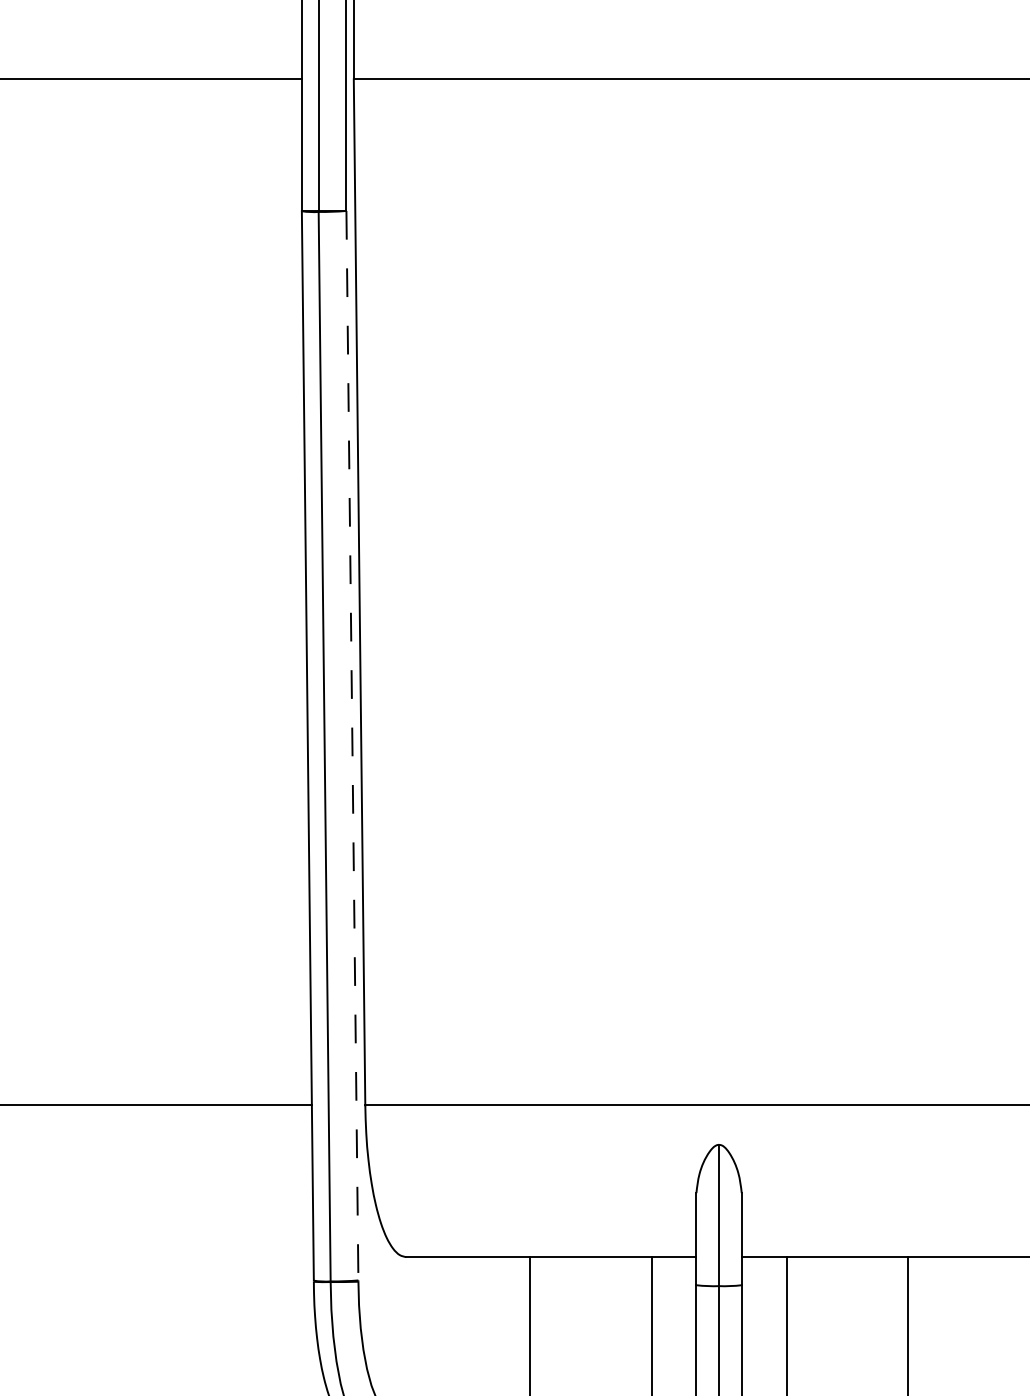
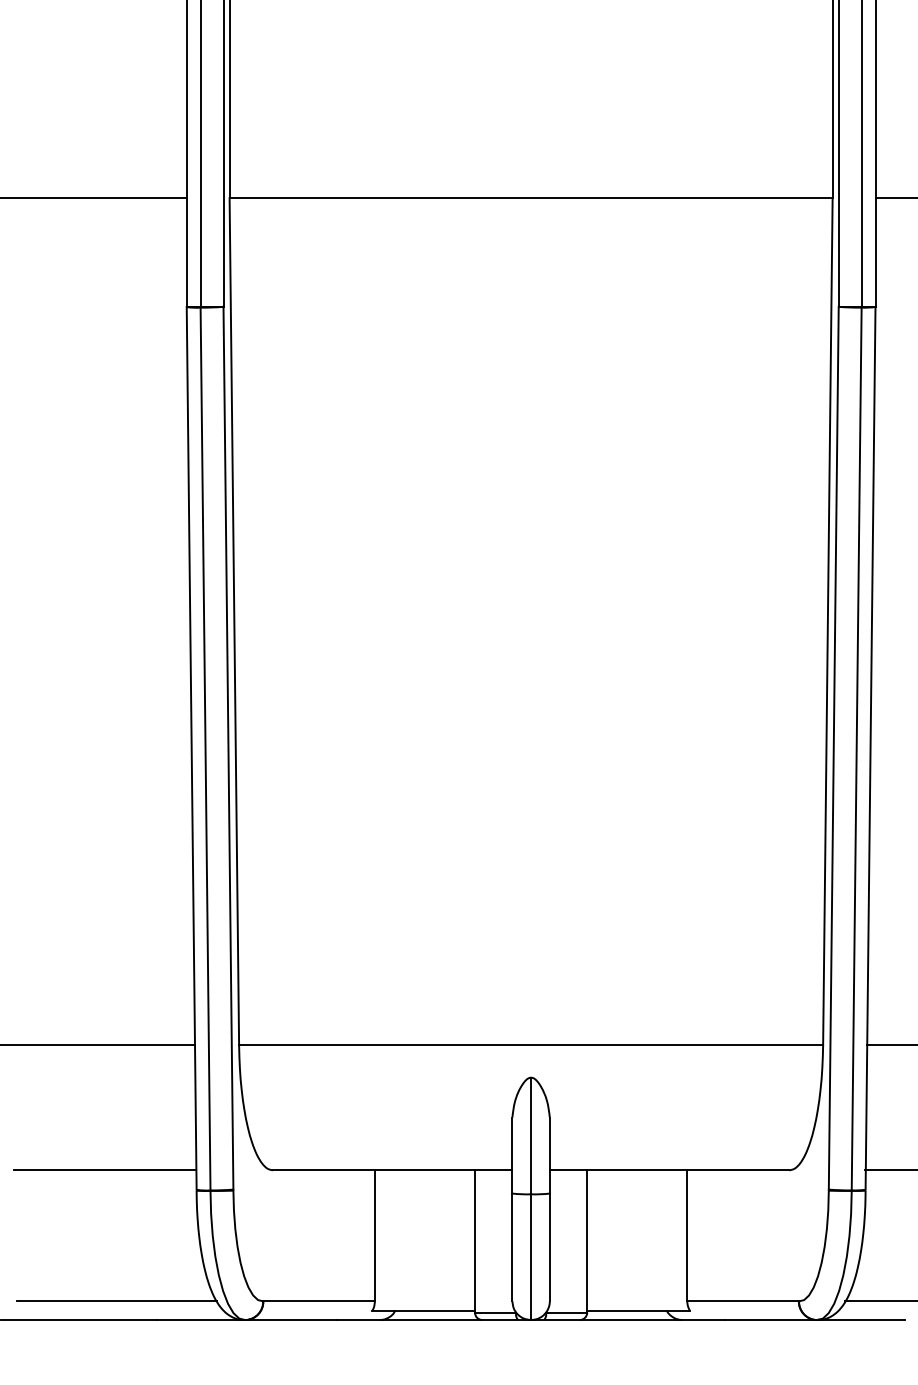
line: (352, 746) -> (228, 748), dashed -> solid
line: (202, 1257) -> (104, 1170), added

